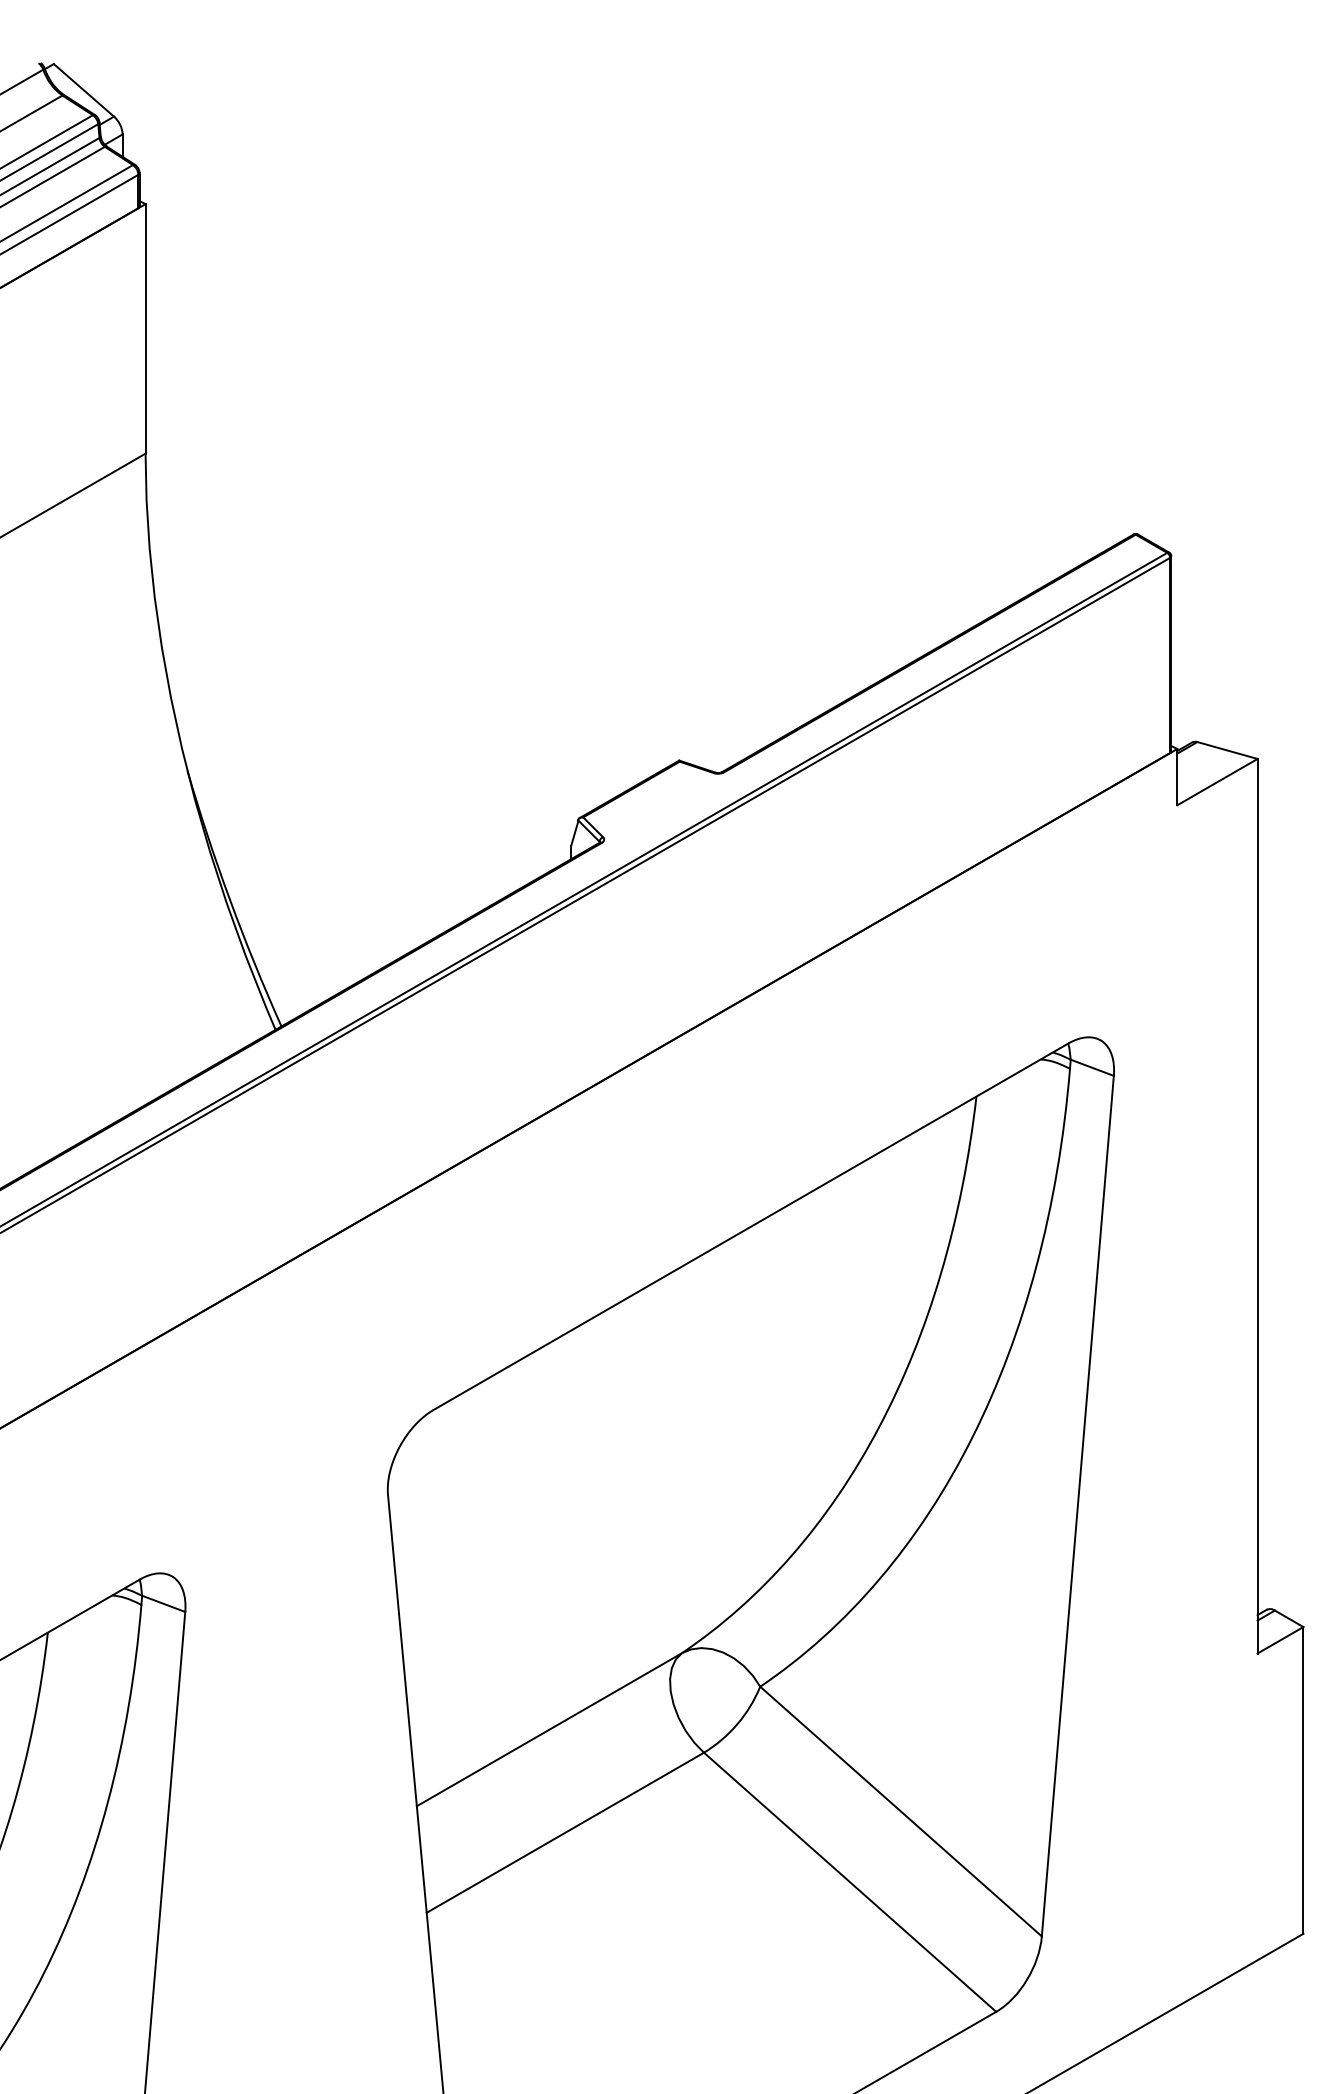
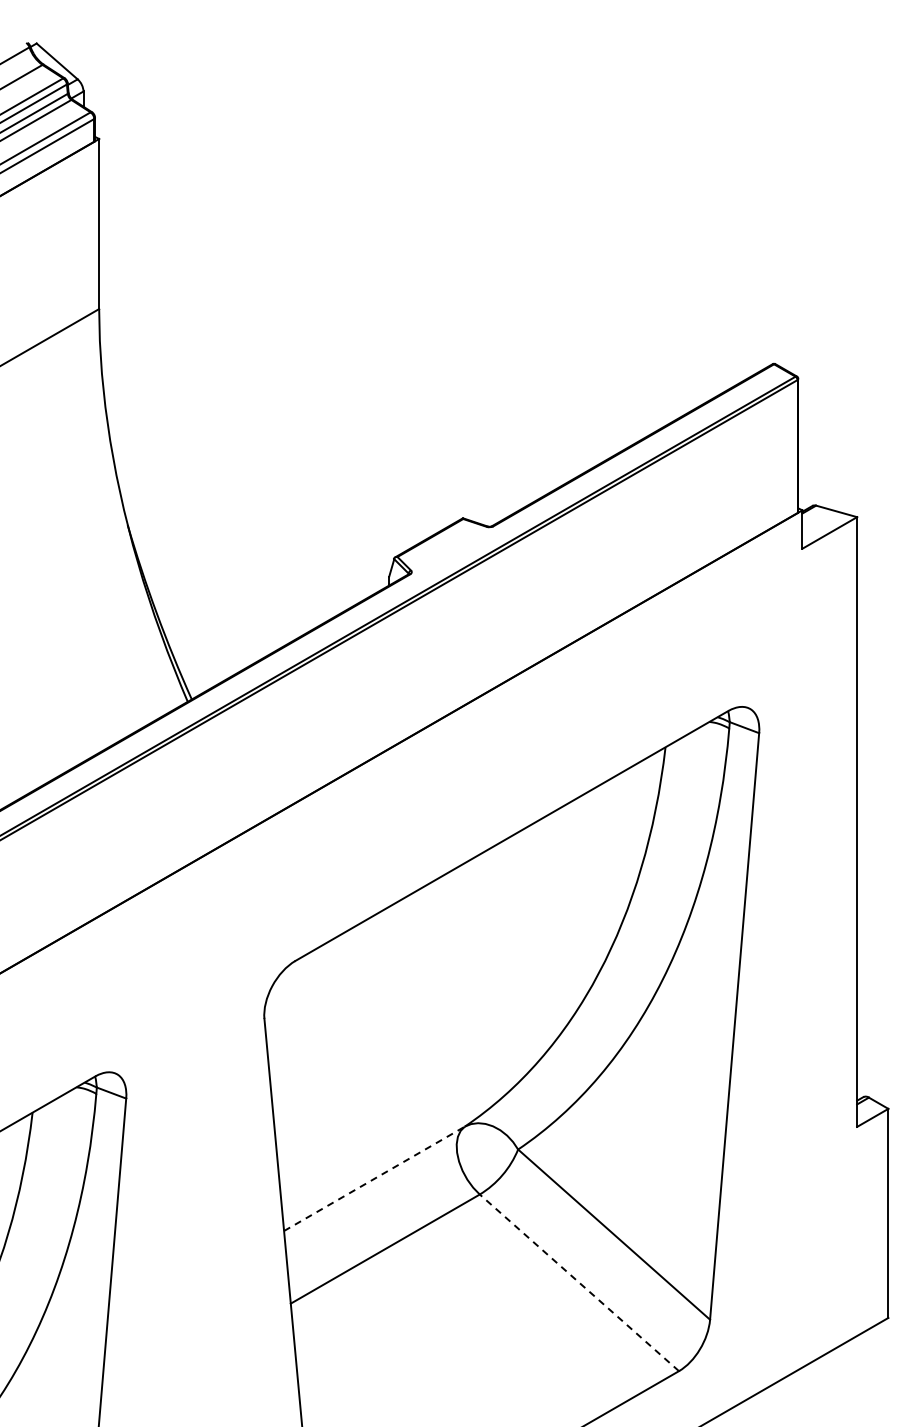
line: (549, 1729) -> (374, 1178), solid -> dashed
line: (850, 1881) -> (579, 1282), solid -> dashed

